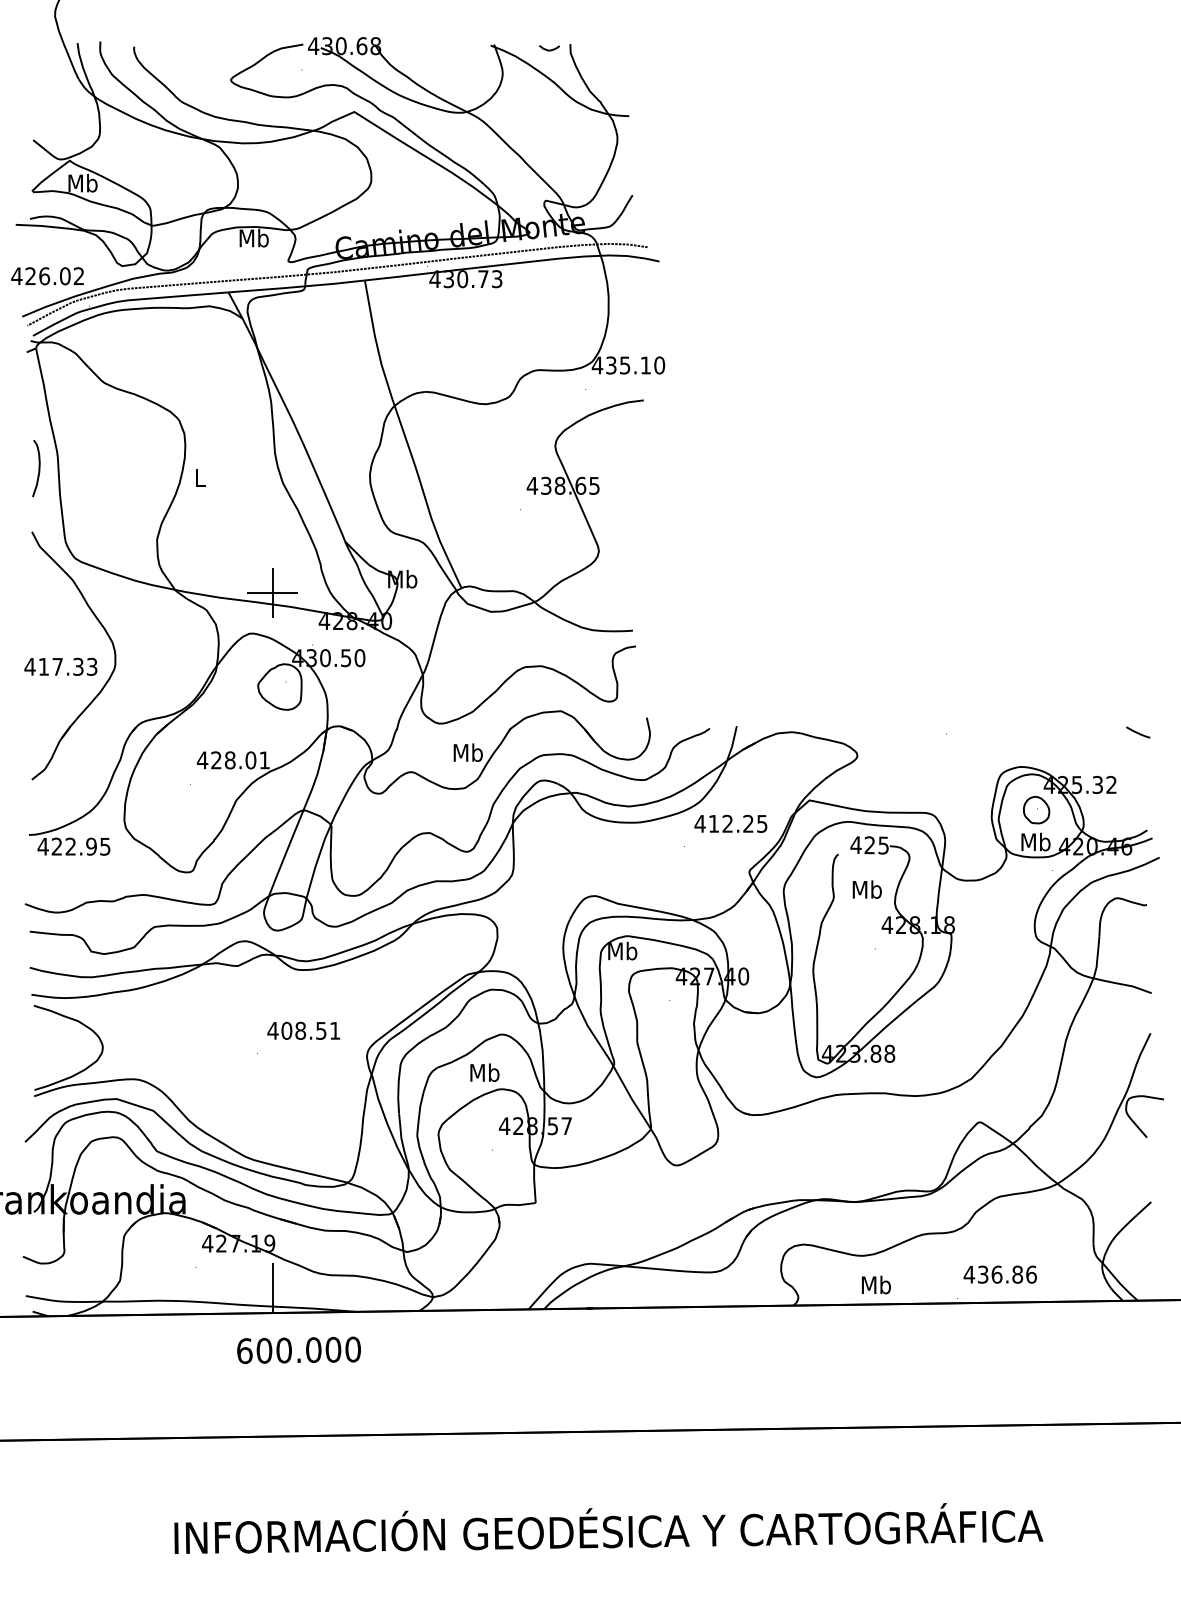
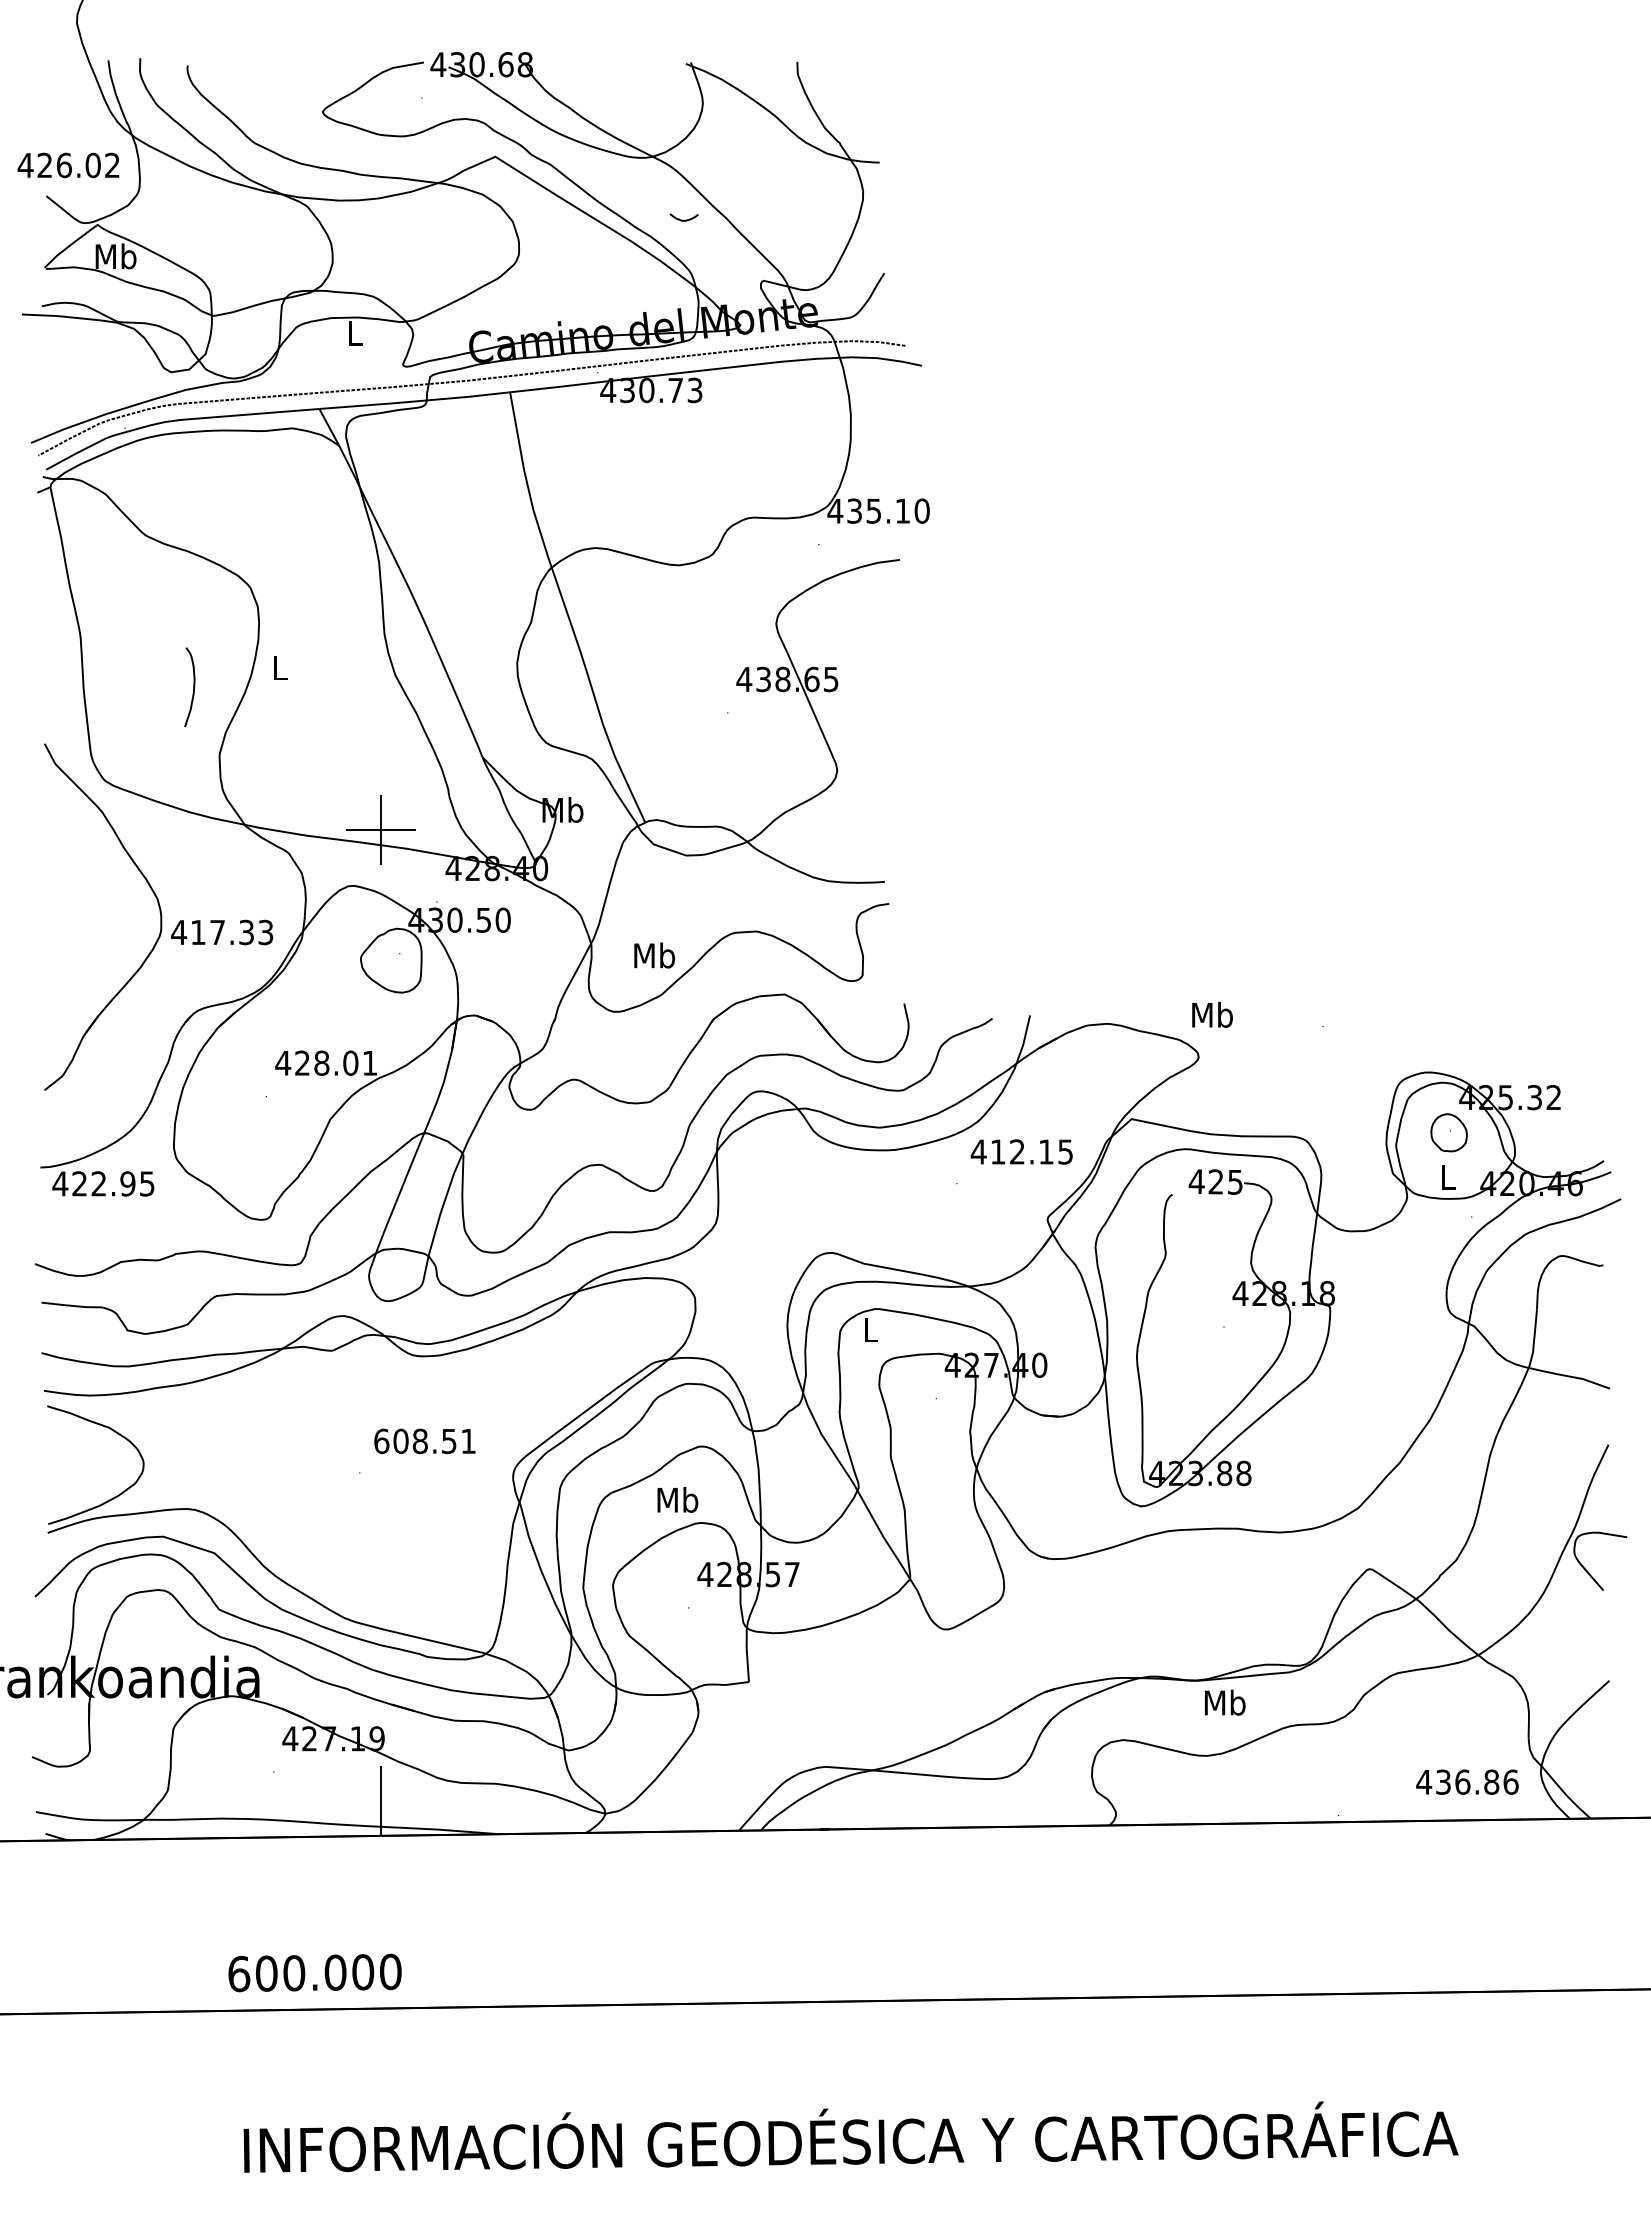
curve: (548, 49) -> (682, 219), moved
text: (254, 238) -> (355, 333), Mb -> L
text: (47, 276) -> (68, 165), moved
curve: (39, 468) -> (193, 687), moved
text: (61, 666) -> (222, 932), moved
line: (1138, 732) -> (1591, 1024), removed
text: (468, 752) -> (654, 955), moved
text: (748, 823) -> (1046, 1151), 412.25 -> 412.15
text: (1036, 842) -> (1448, 1177), Mb -> L
text: (867, 889) -> (1212, 1014), moved
text: (622, 950) -> (870, 1329), Mb -> L
text: (272, 1030) -> (381, 1441), 408.51 -> 608.51
text: (1000, 1274) -> (1467, 1781), moved
text: (876, 1284) -> (1225, 1702), moved
text: (298, 1349) -> (314, 1972), moved

